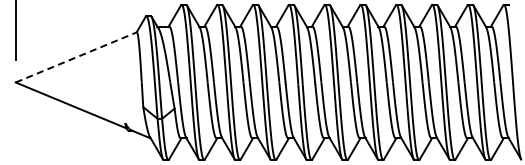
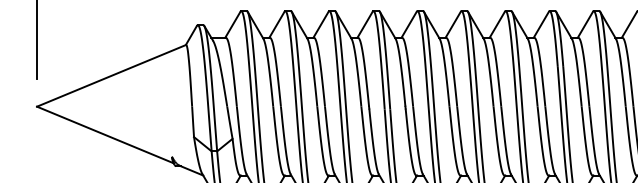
line: (76, 57) -> (111, 75), dashed -> solid

